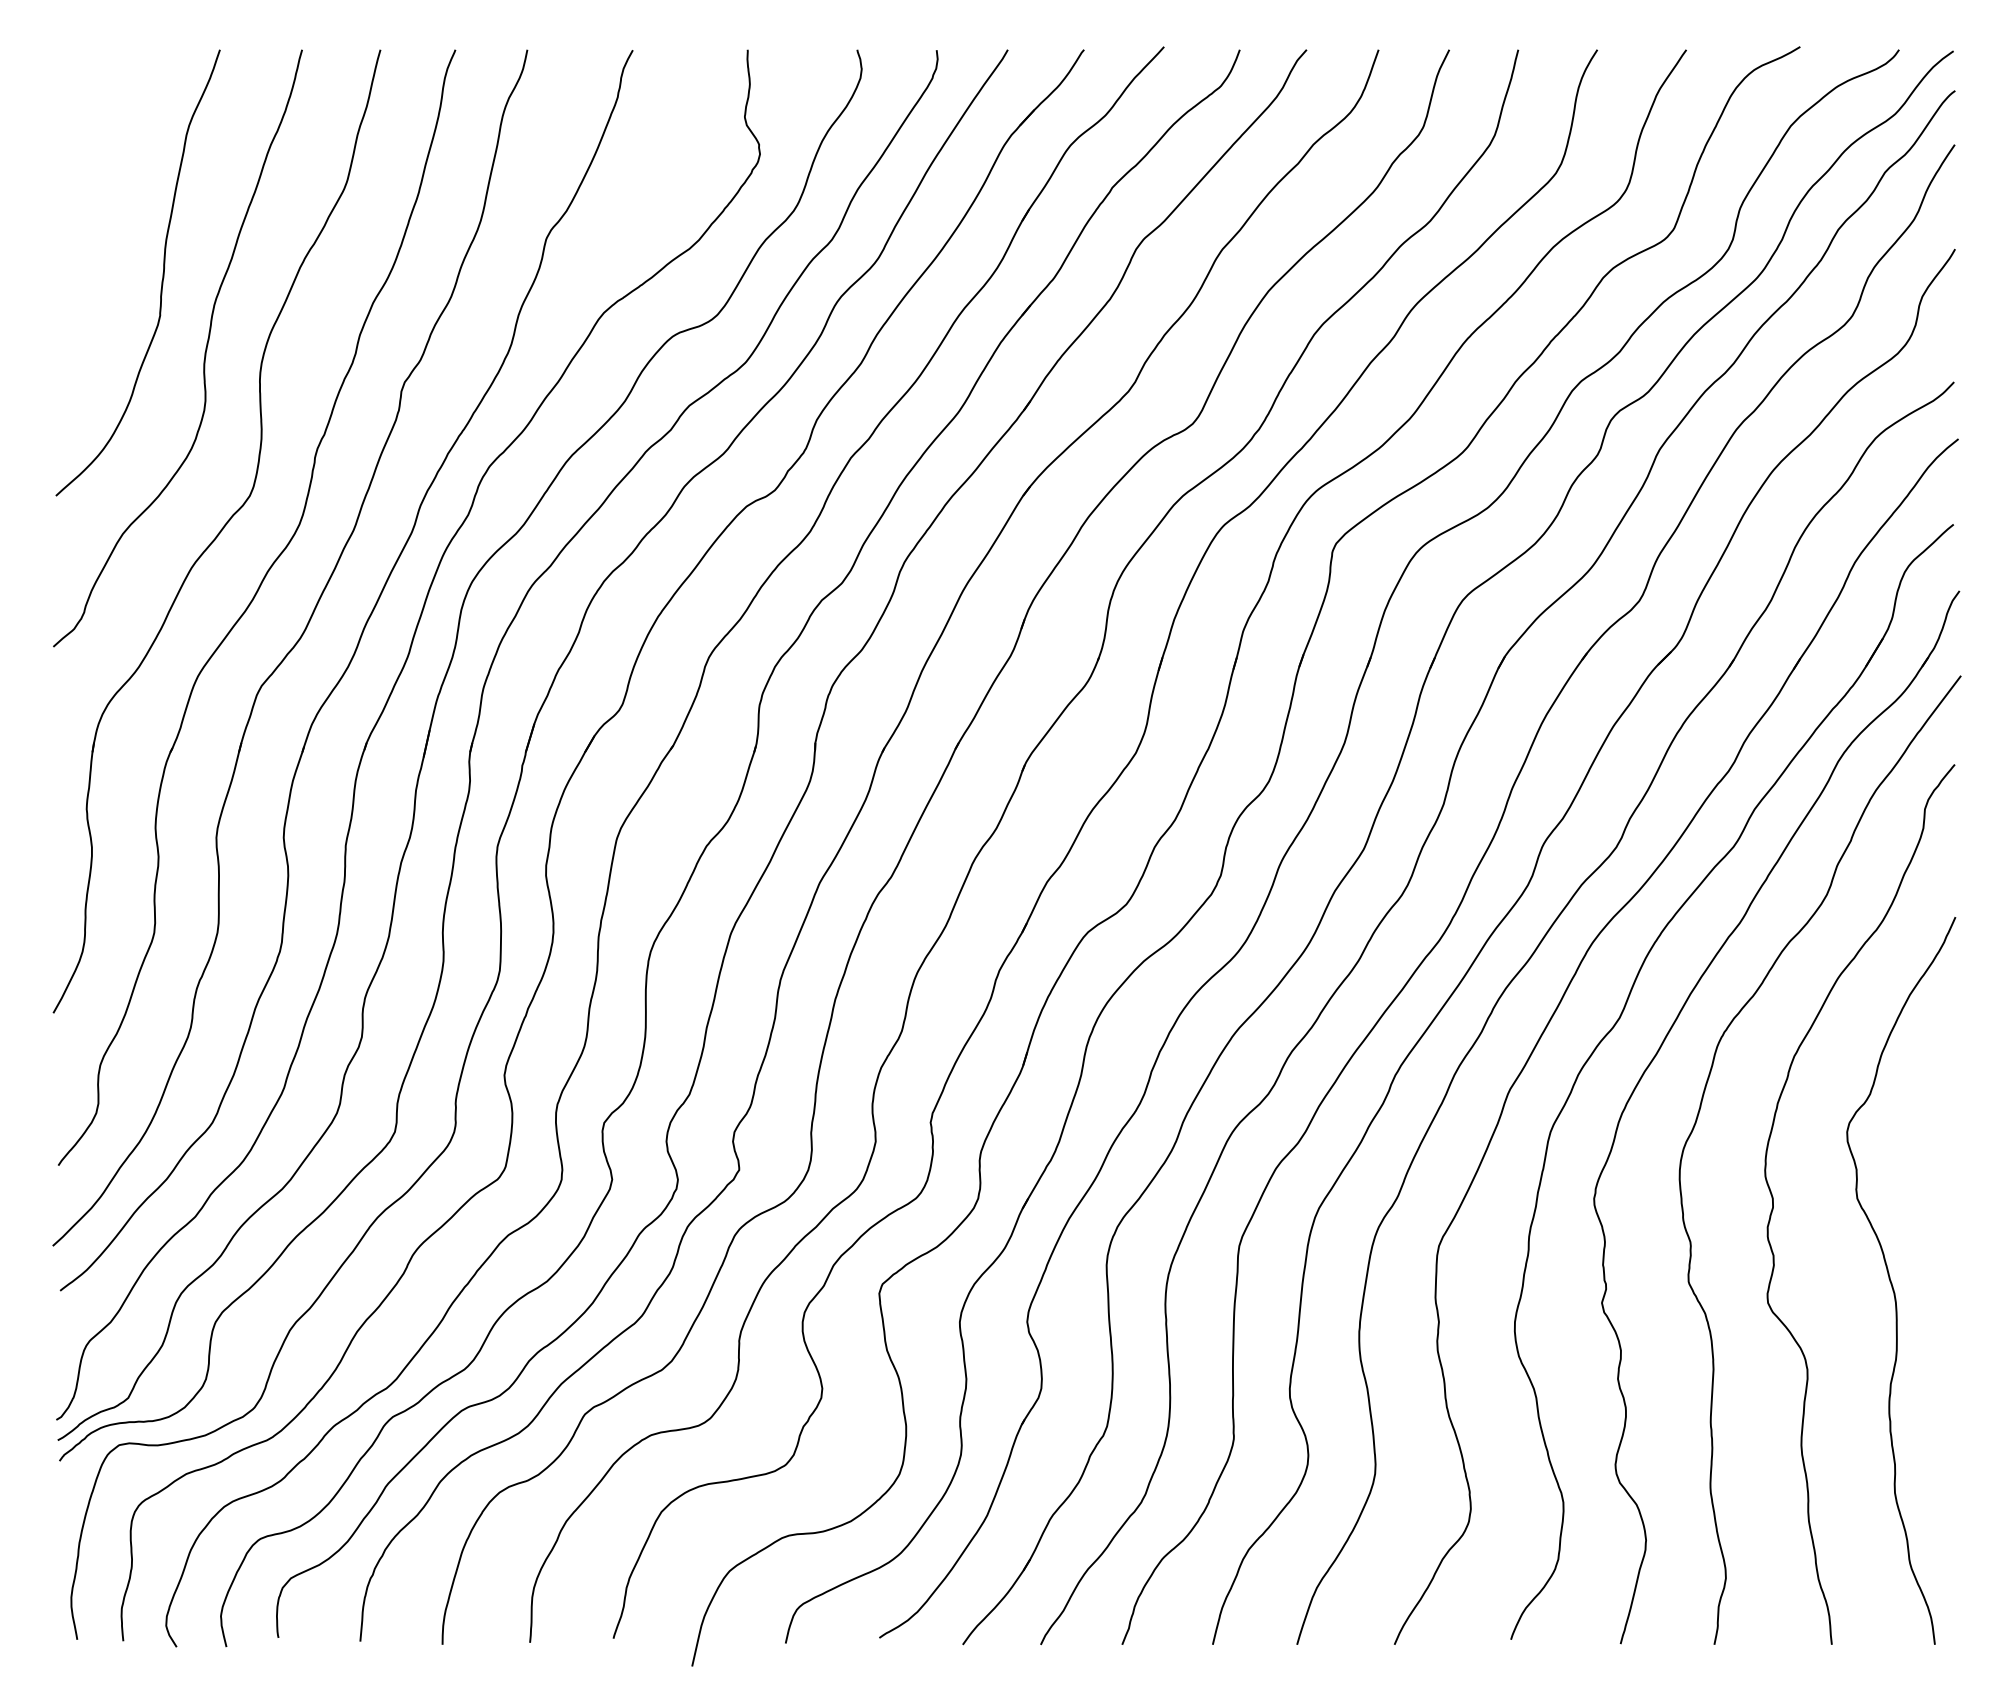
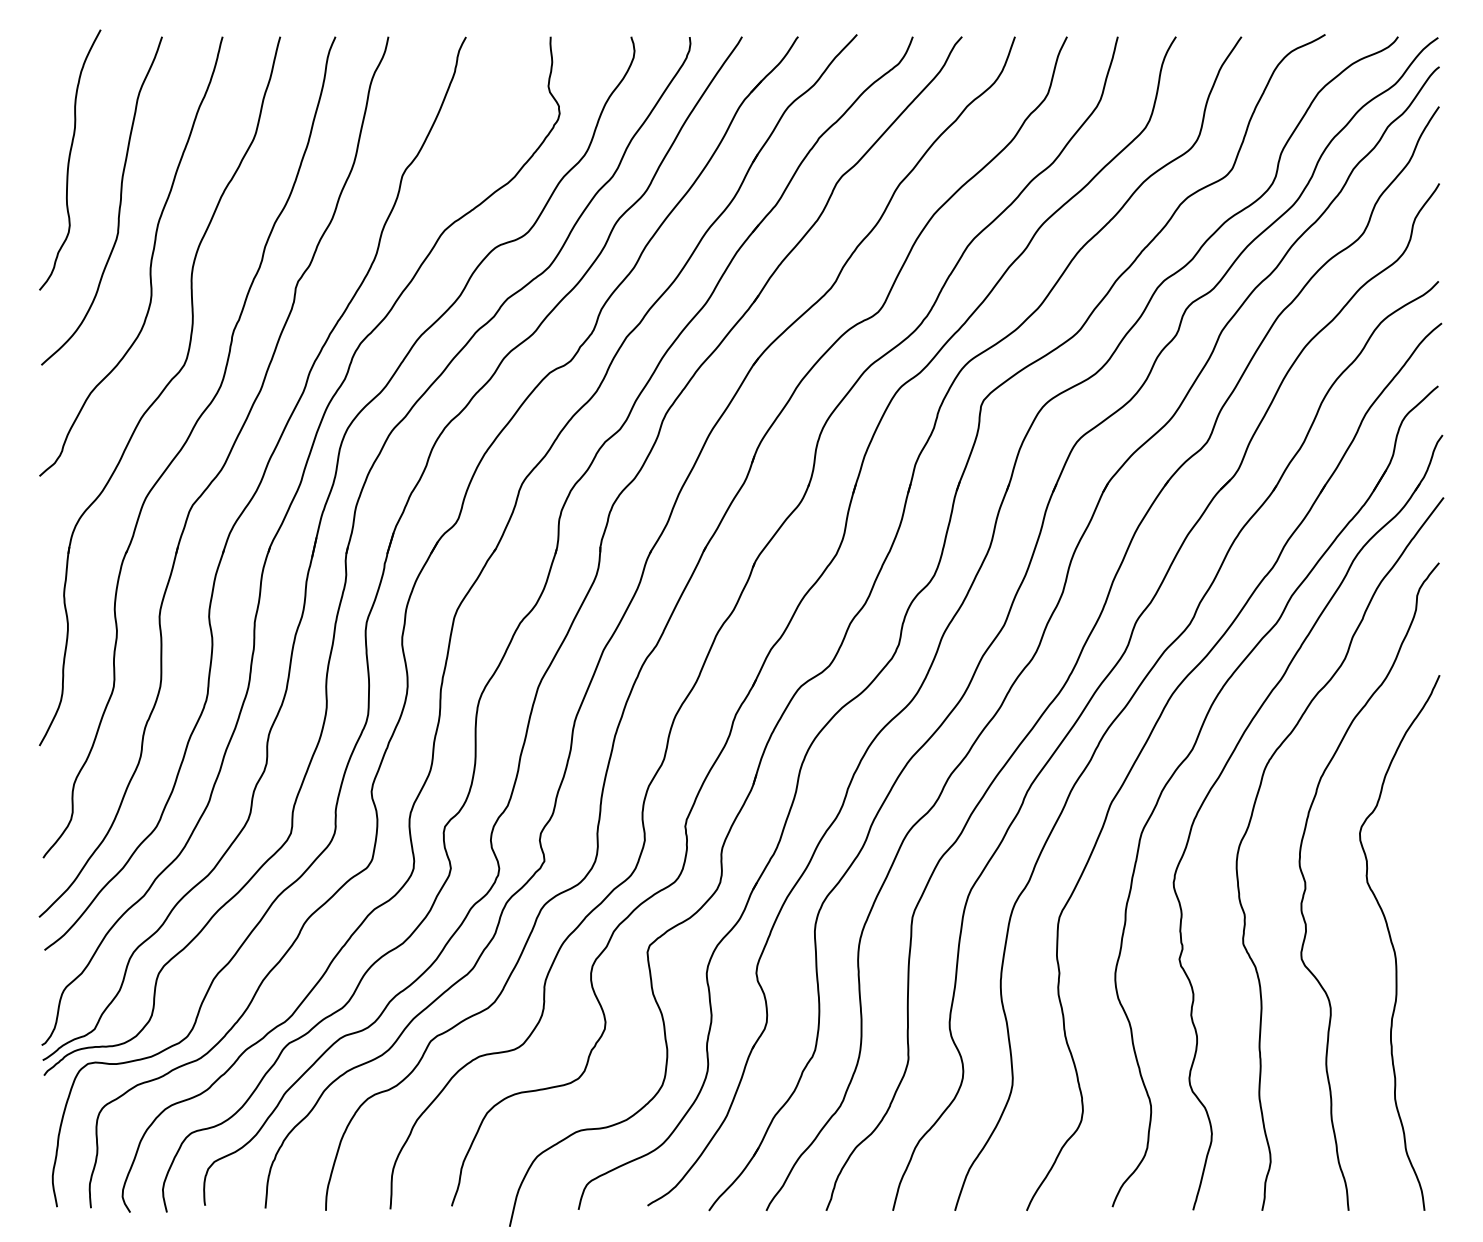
curve: (94, 217) -> (69, 160), added

